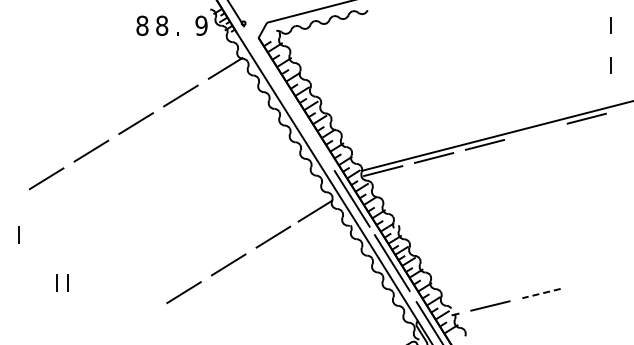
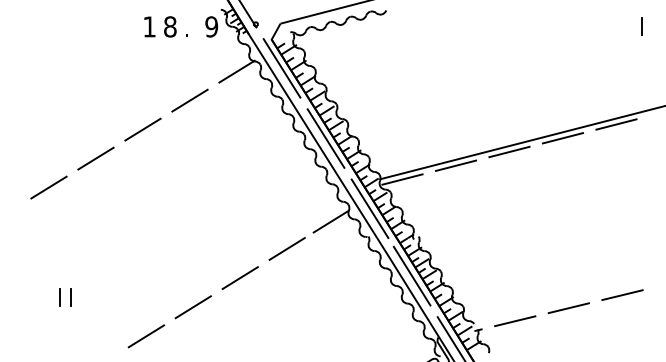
text: (142, 25) -> (149, 26), 8 -> 1
line: (268, 65) -> (282, 68), added
line: (610, 65) -> (641, 68), removed
line: (309, 131) -> (325, 137), added
line: (535, 131) -> (562, 137), added
line: (18, 234) -> (19, 246), removed
line: (592, 280) -> (622, 294), added
line: (541, 293) -> (568, 308), dashed -> solid
line: (139, 319) -> (146, 335), added

